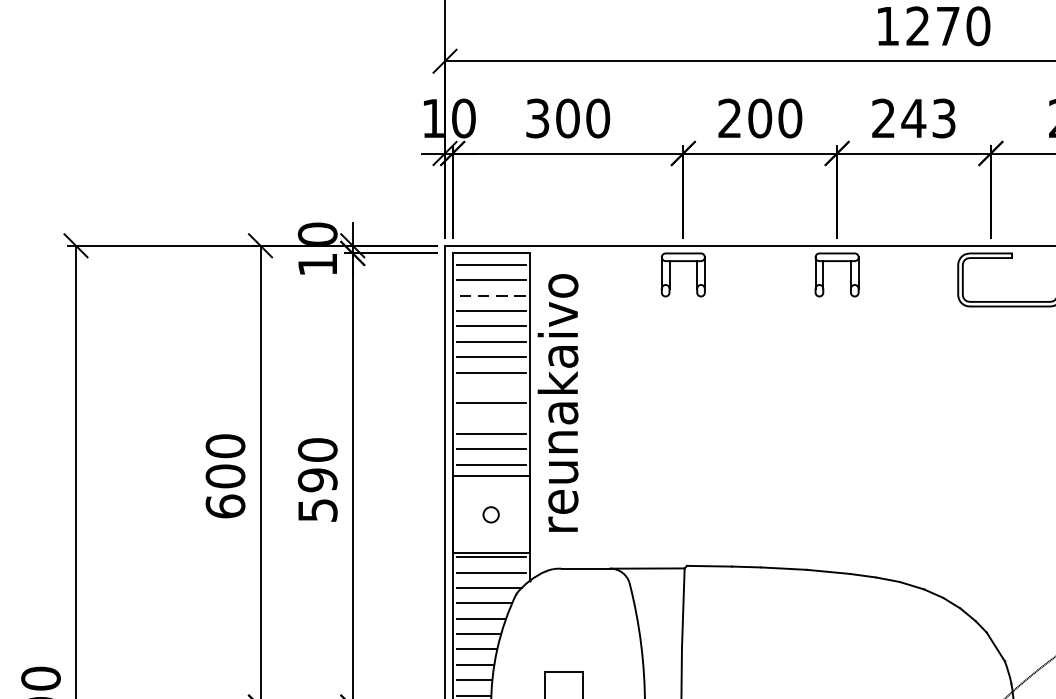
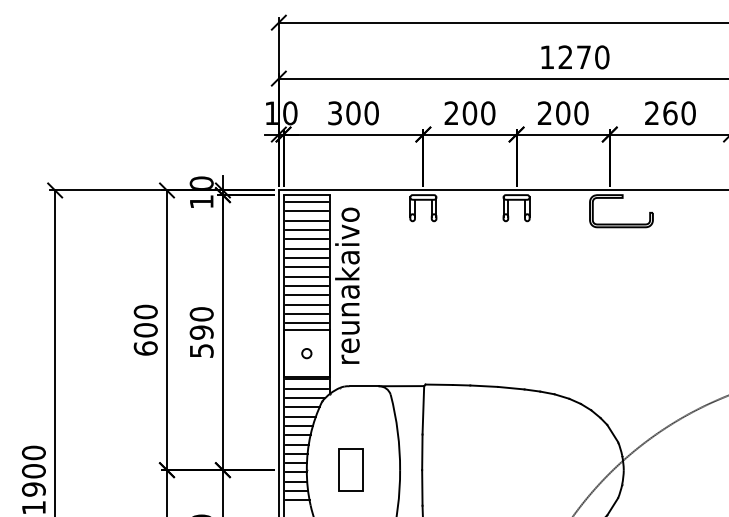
text: (927, 118) -> (571, 113), 243 -> 200
line: (490, 295) -> (306, 220), dashed -> solid
line: (490, 387) -> (306, 276), added
line: (490, 418) -> (306, 295), added

